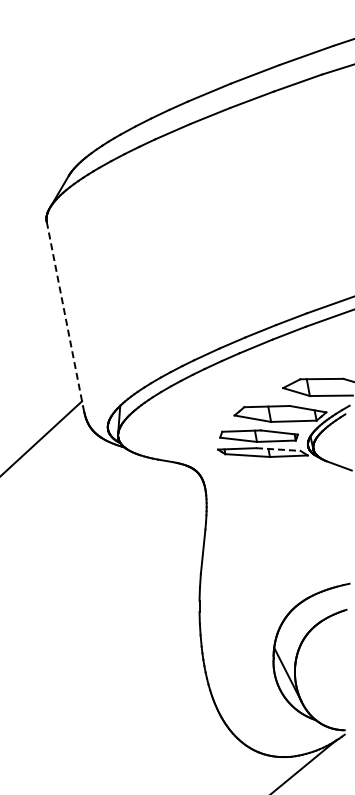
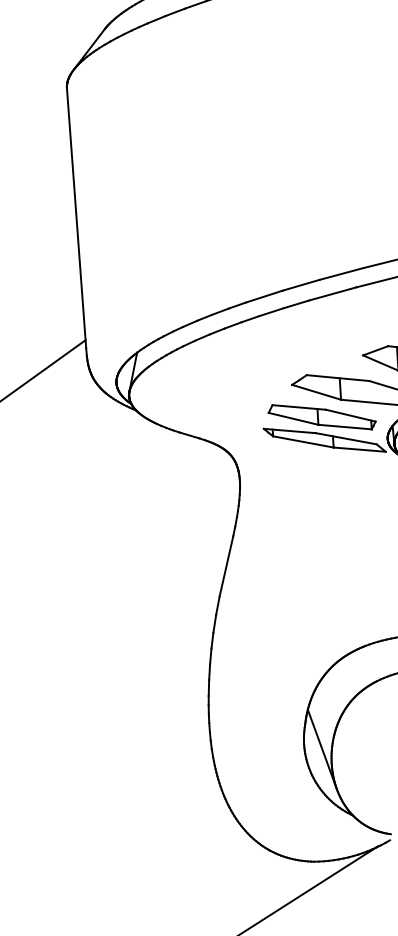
line: (65, 314) -> (77, 218), dashed -> solid
line: (278, 449) -> (346, 438), dashed -> solid

